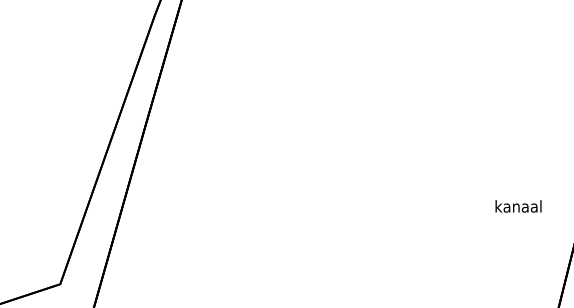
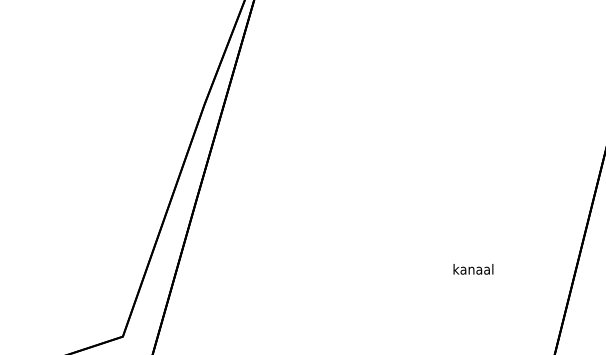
text: (518, 206) -> (473, 269), moved

